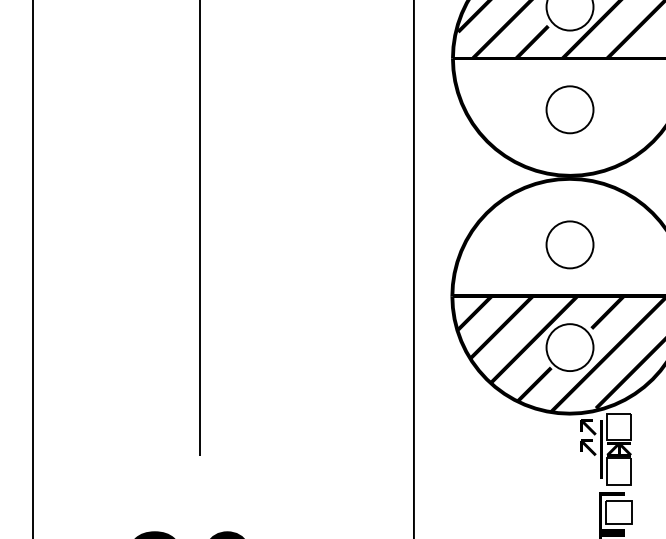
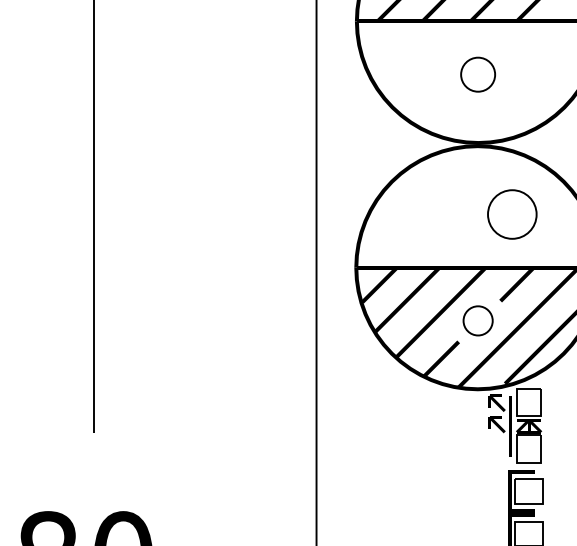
circle: (569, 109) -> (477, 74), size x0.7
circle: (569, 244) -> (511, 214), moved
circle: (569, 347) -> (477, 320), size x0.6

